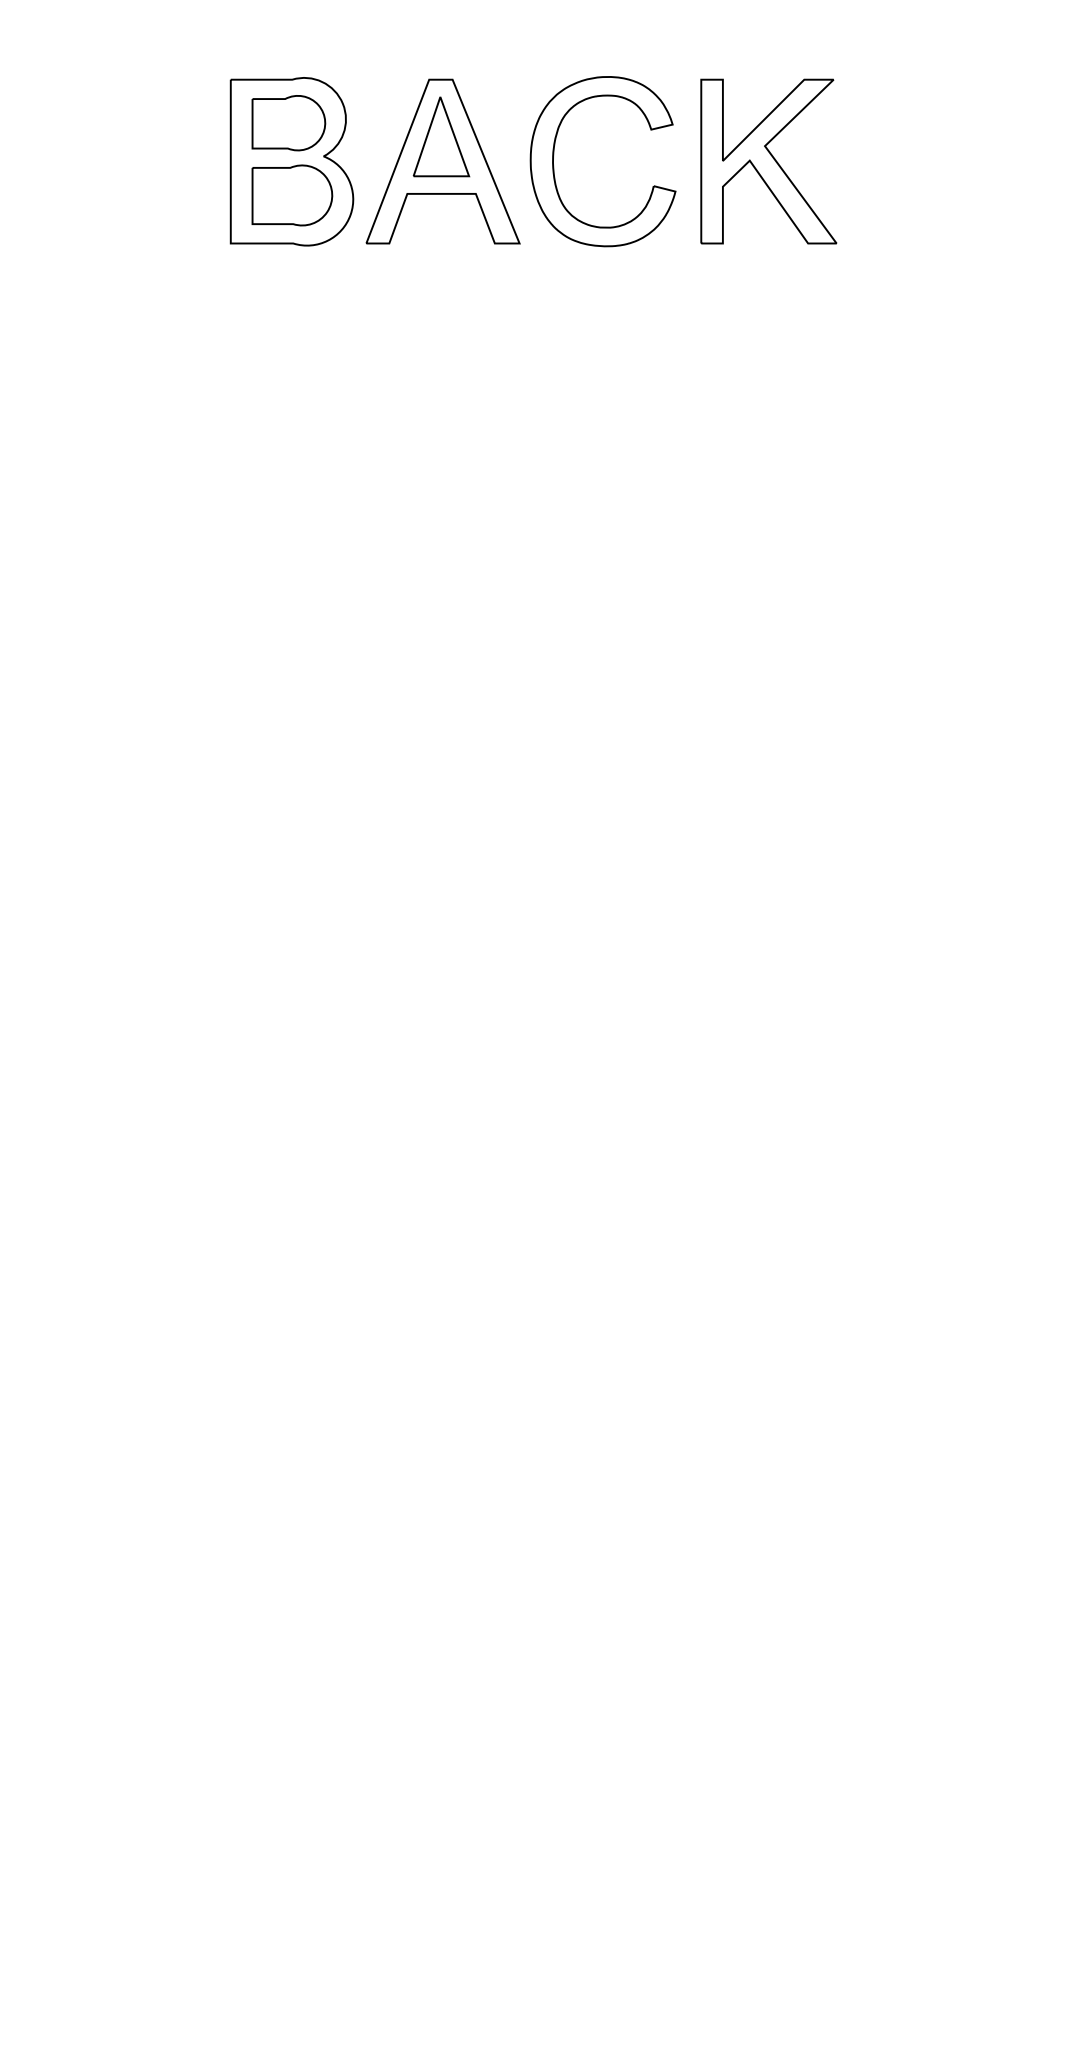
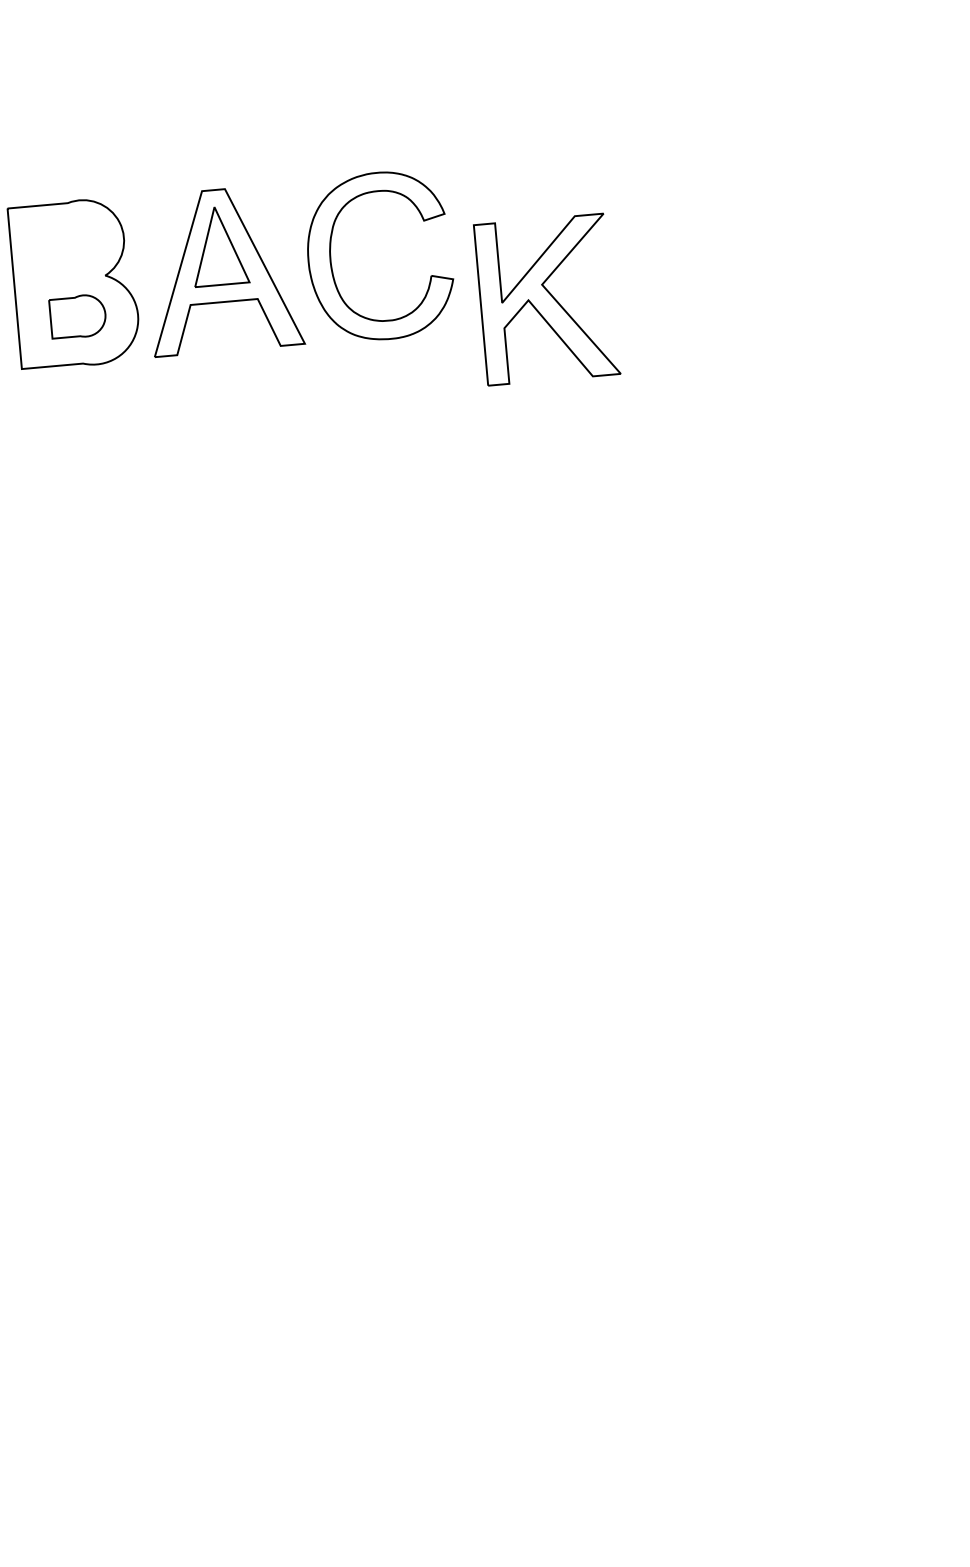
part: (288, 123) -> (67, 246), removed
part: (768, 161) -> (546, 299), moved
part: (292, 195) -> (78, 316), size x0.7

